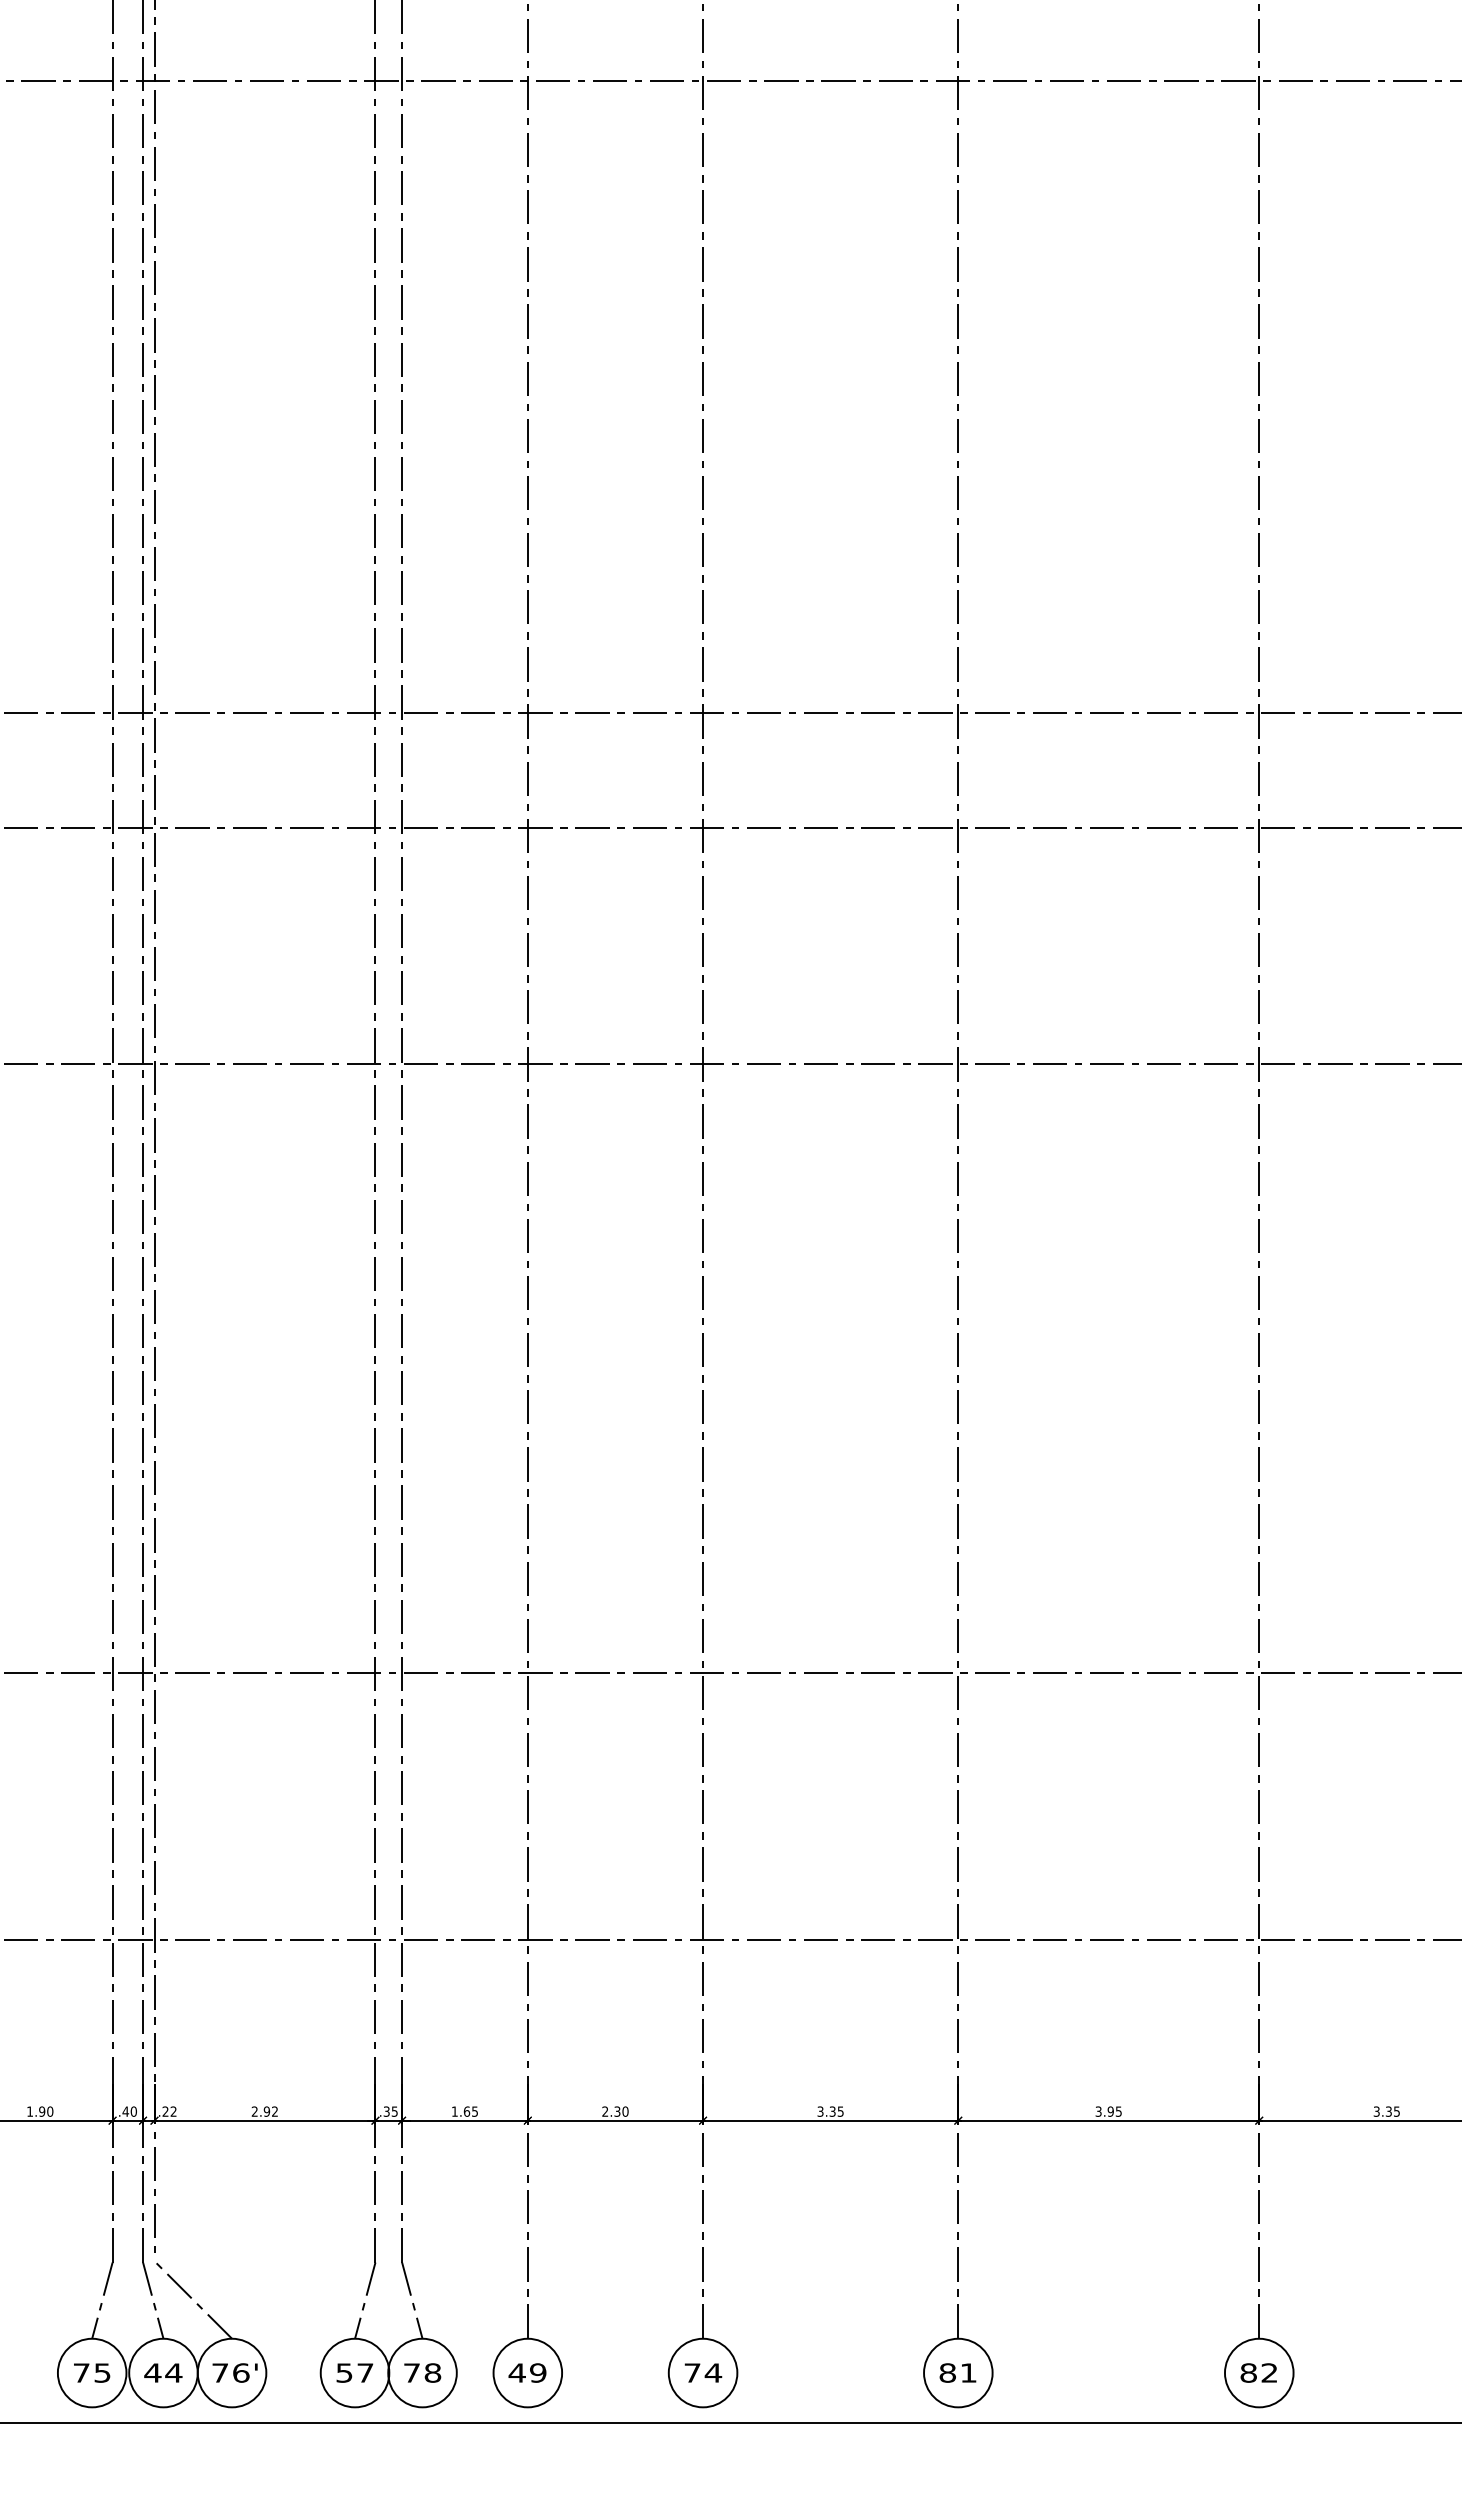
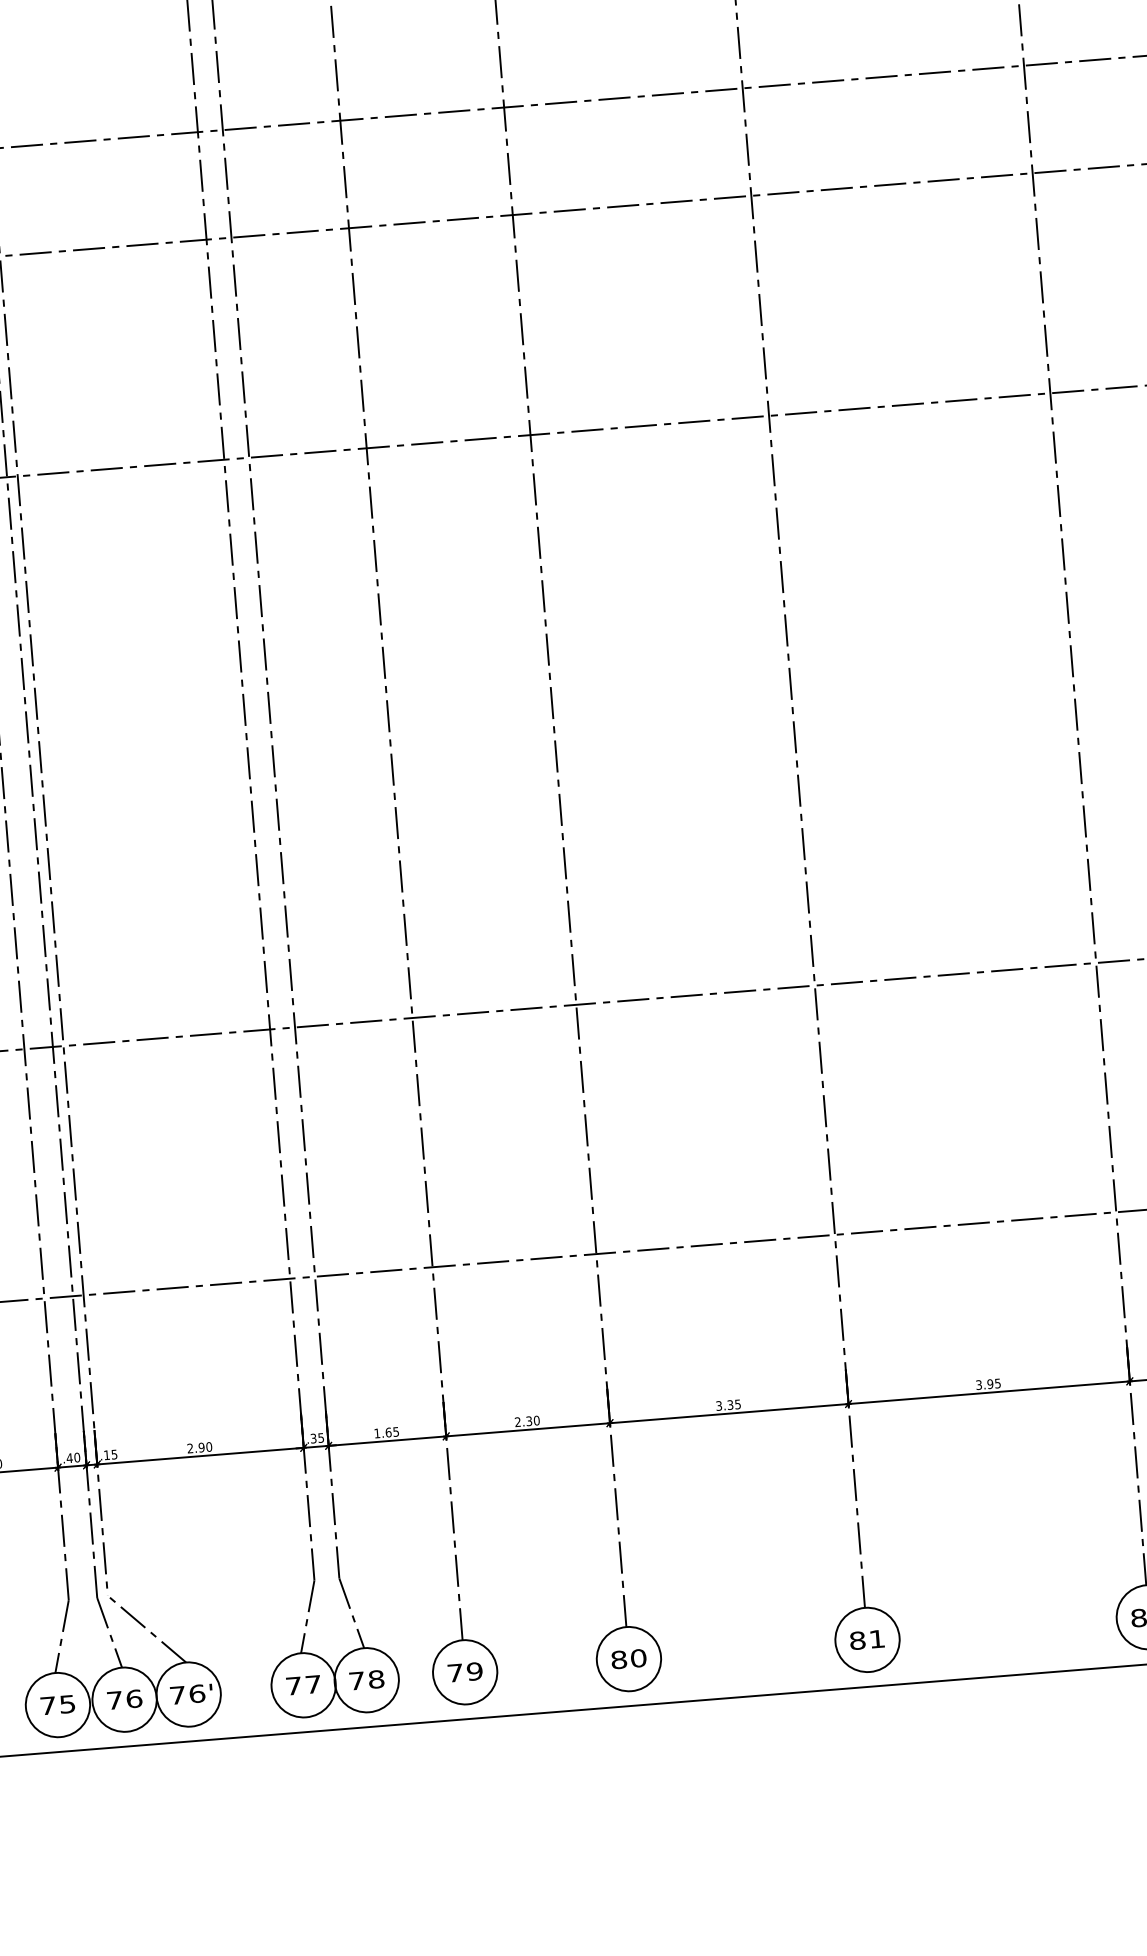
text: (169, 2111) -> (110, 1454), .22 -> .15
text: (274, 2111) -> (208, 1446), 2.92 -> 2.90
text: (163, 2372) -> (124, 1699), 44 -> 76
text: (344, 2372) -> (293, 1685), 57 -> 77
text: (516, 2372) -> (454, 1672), 49 -> 79
text: (703, 2372) -> (629, 1658), 74 -> 80

